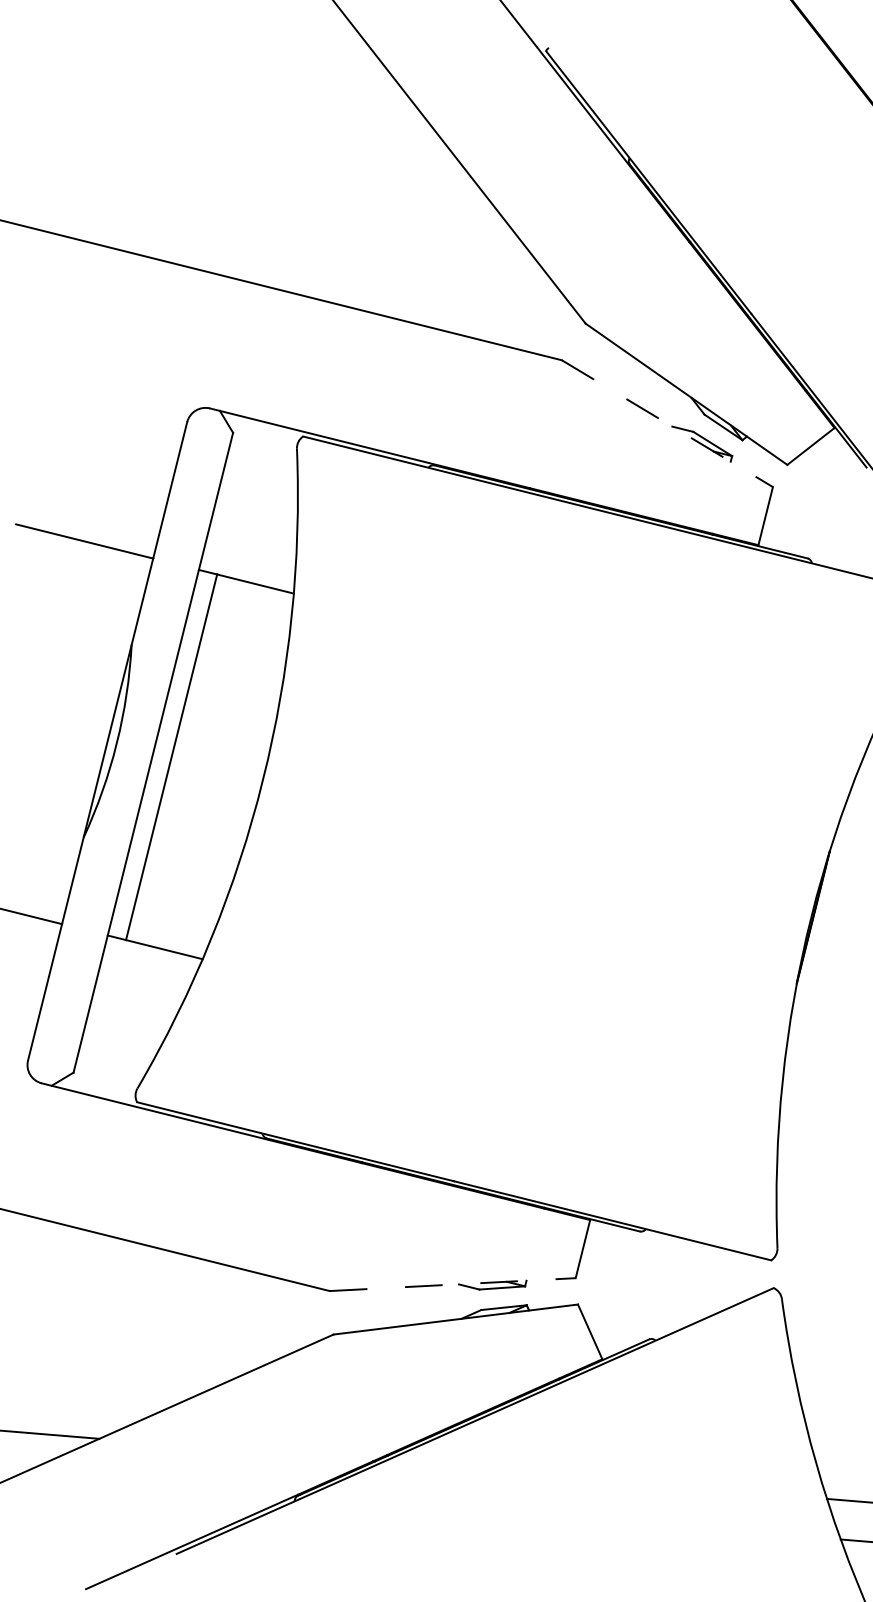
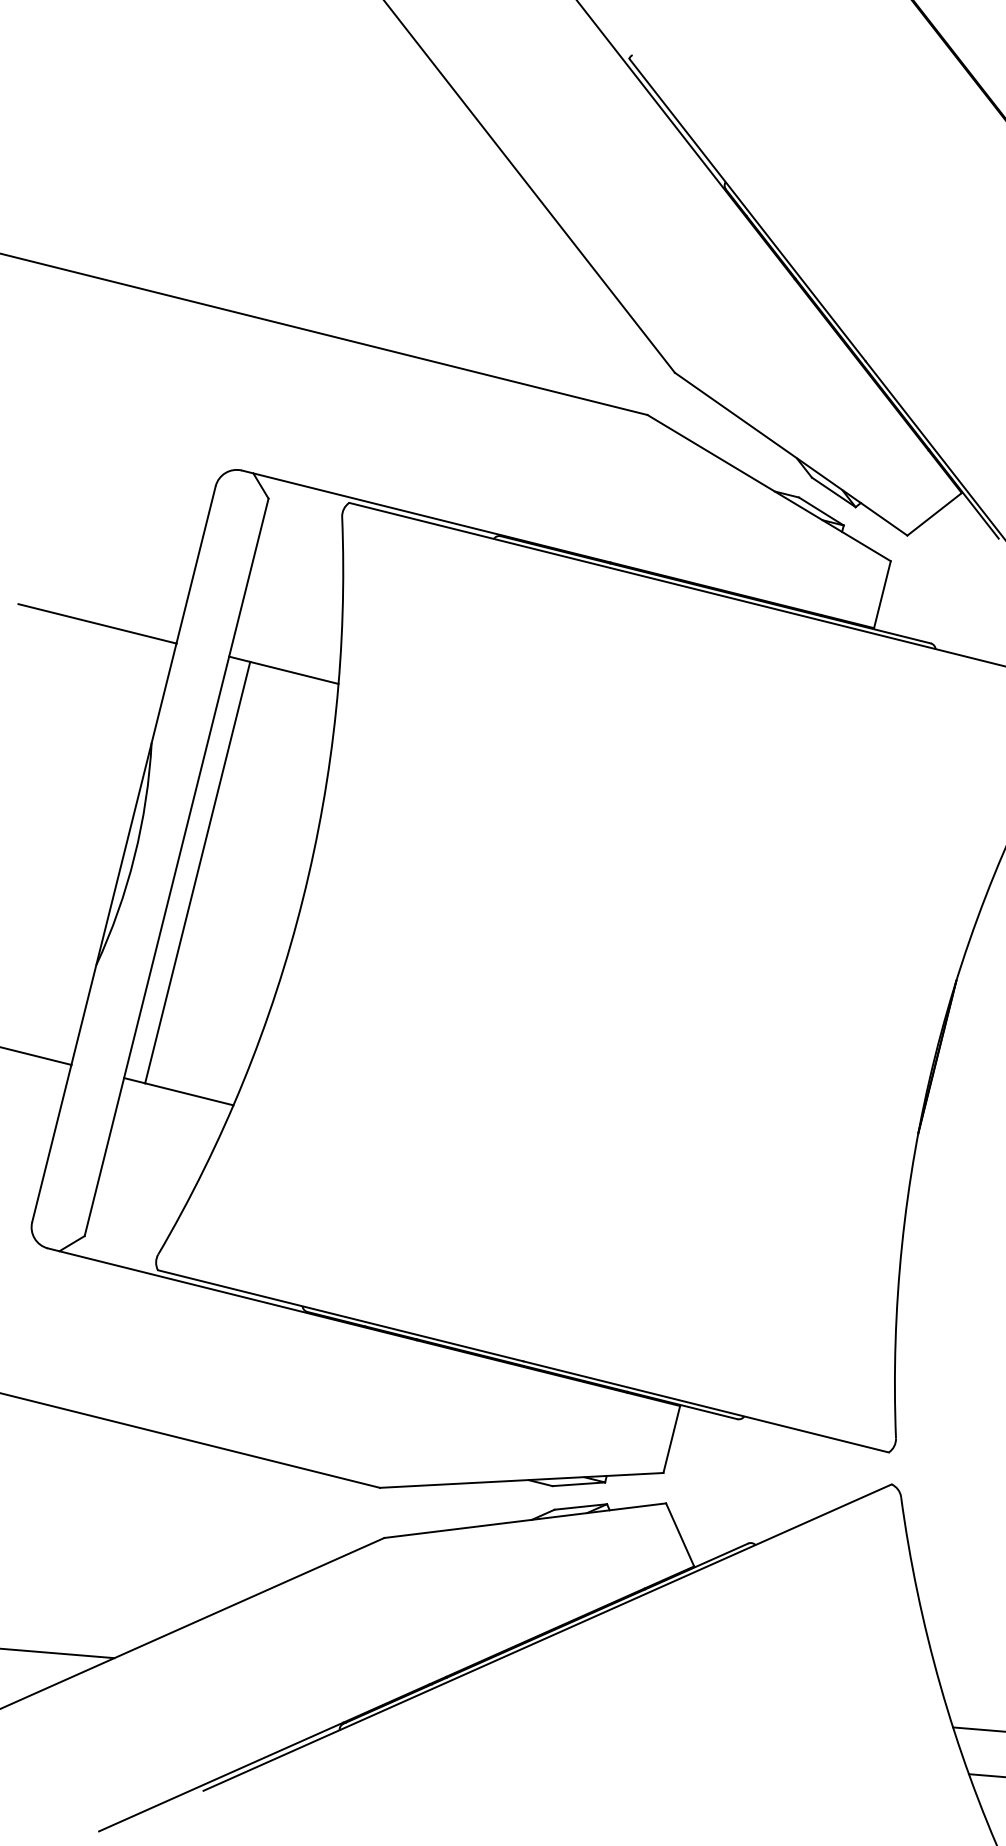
line: (667, 423) -> (769, 487), dashed -> solid
line: (453, 1284) -> (522, 1480), dashed -> solid

